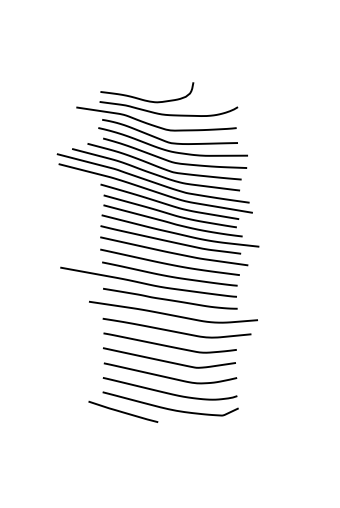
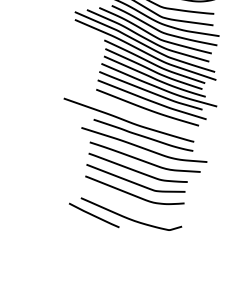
curve: (169, 275) -> (145, 117), removed
curve: (169, 392) -> (131, 206), removed

